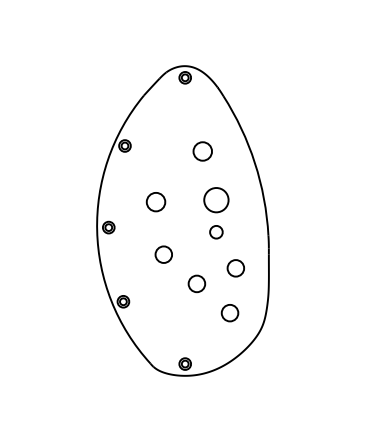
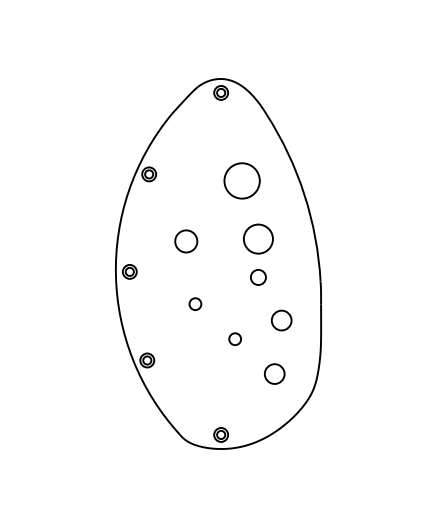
circle: (202, 151) -> (241, 180), size x1.6
circle: (163, 254) -> (195, 304), size x0.6
circle: (196, 283) -> (234, 338), size x0.6

